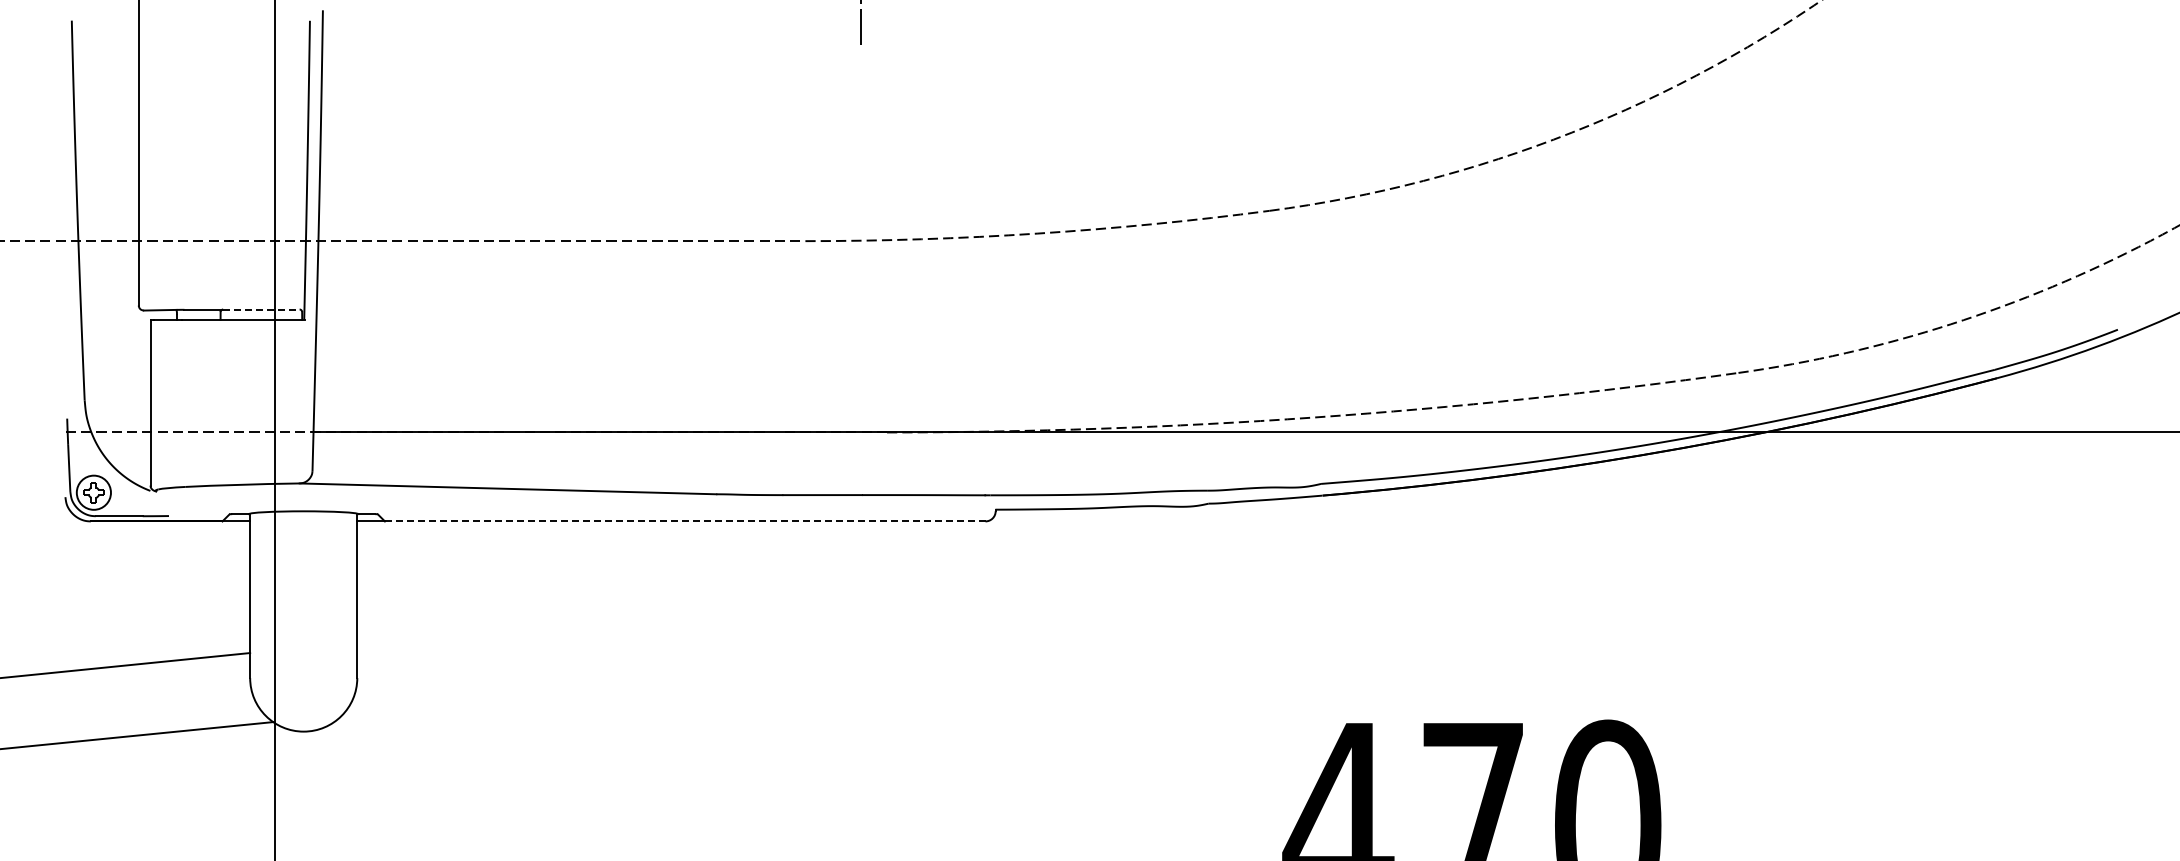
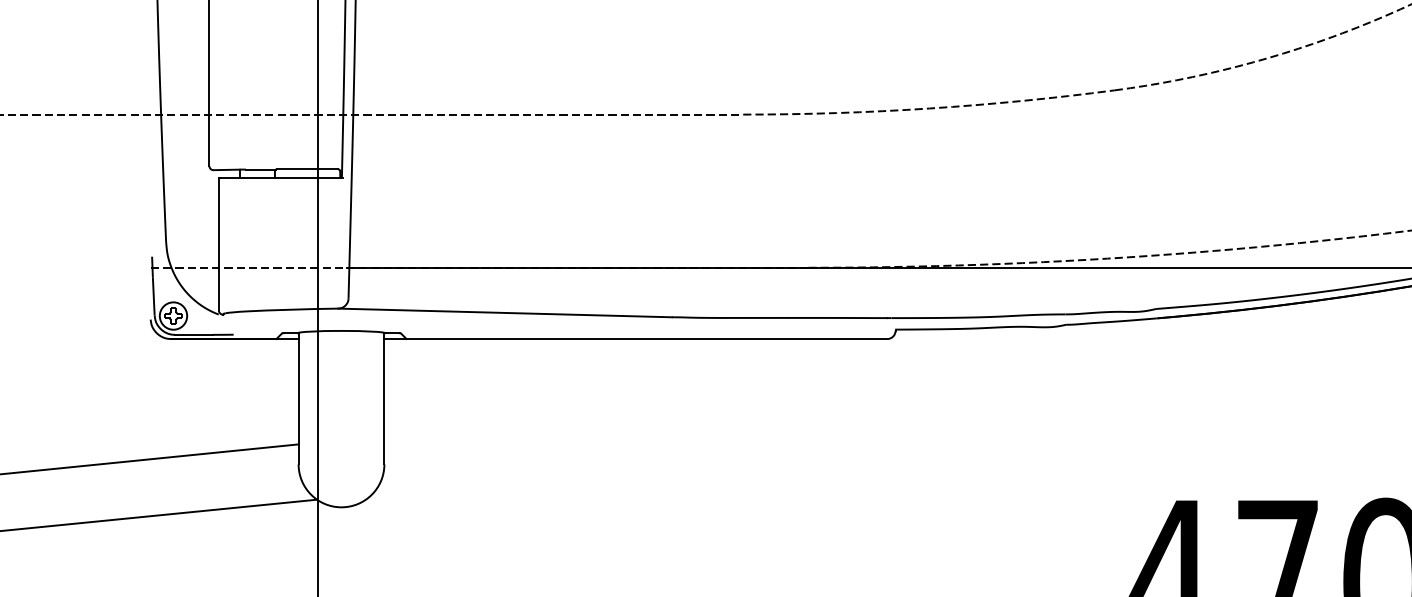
line: (261, 309) -> (307, 169), dashed -> solid
line: (685, 521) -> (647, 339), dashed -> solid

